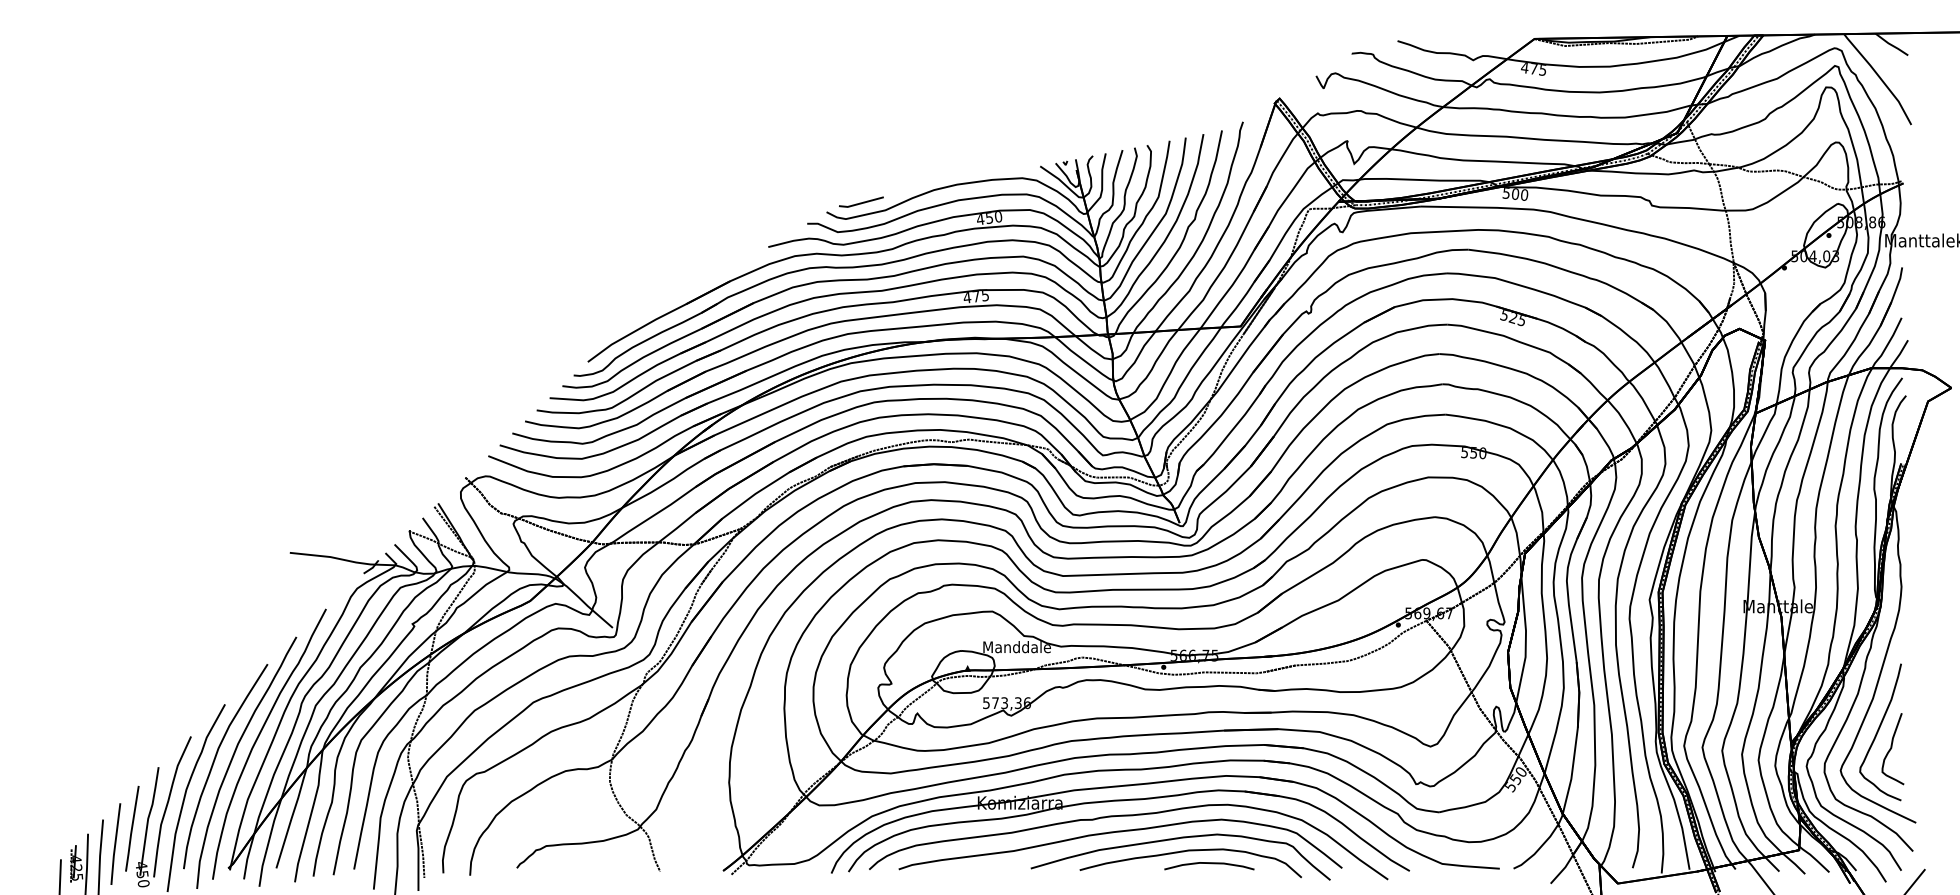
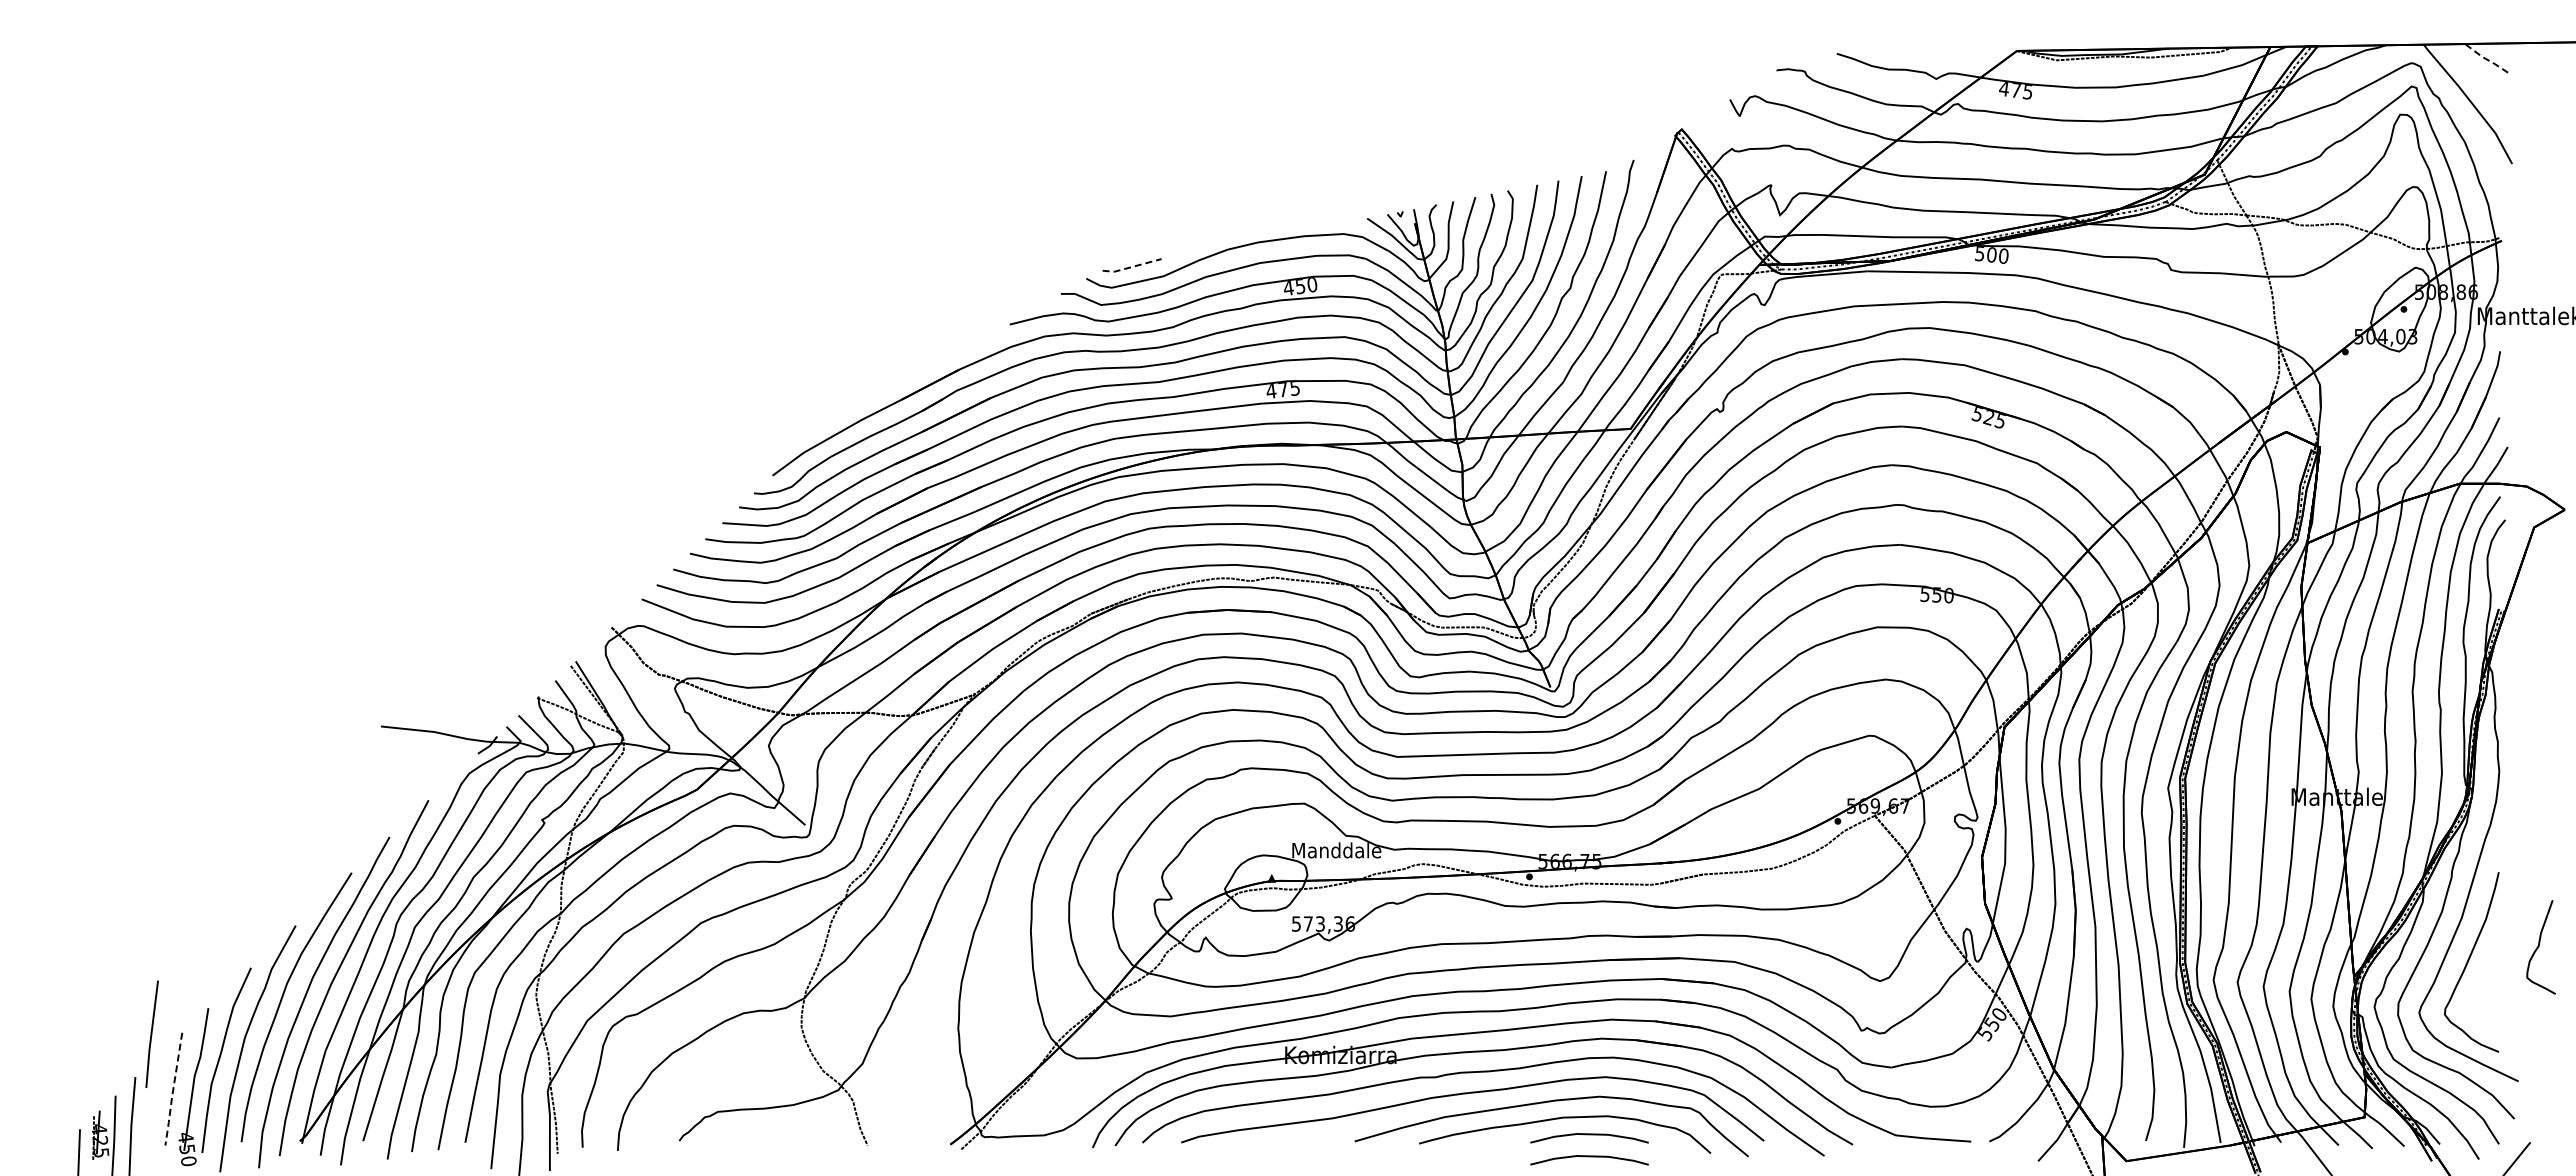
line: (1891, 44) -> (2485, 58), solid -> dashed
line: (861, 202) -> (1132, 266), solid -> dashed
curve: (1891, 748) -> (2539, 946), moved
line: (132, 829) -> (173, 1090), solid -> dashed
line: (115, 843) -> (151, 1033), moved
curve: (1209, 880) -> (1589, 1157), added

